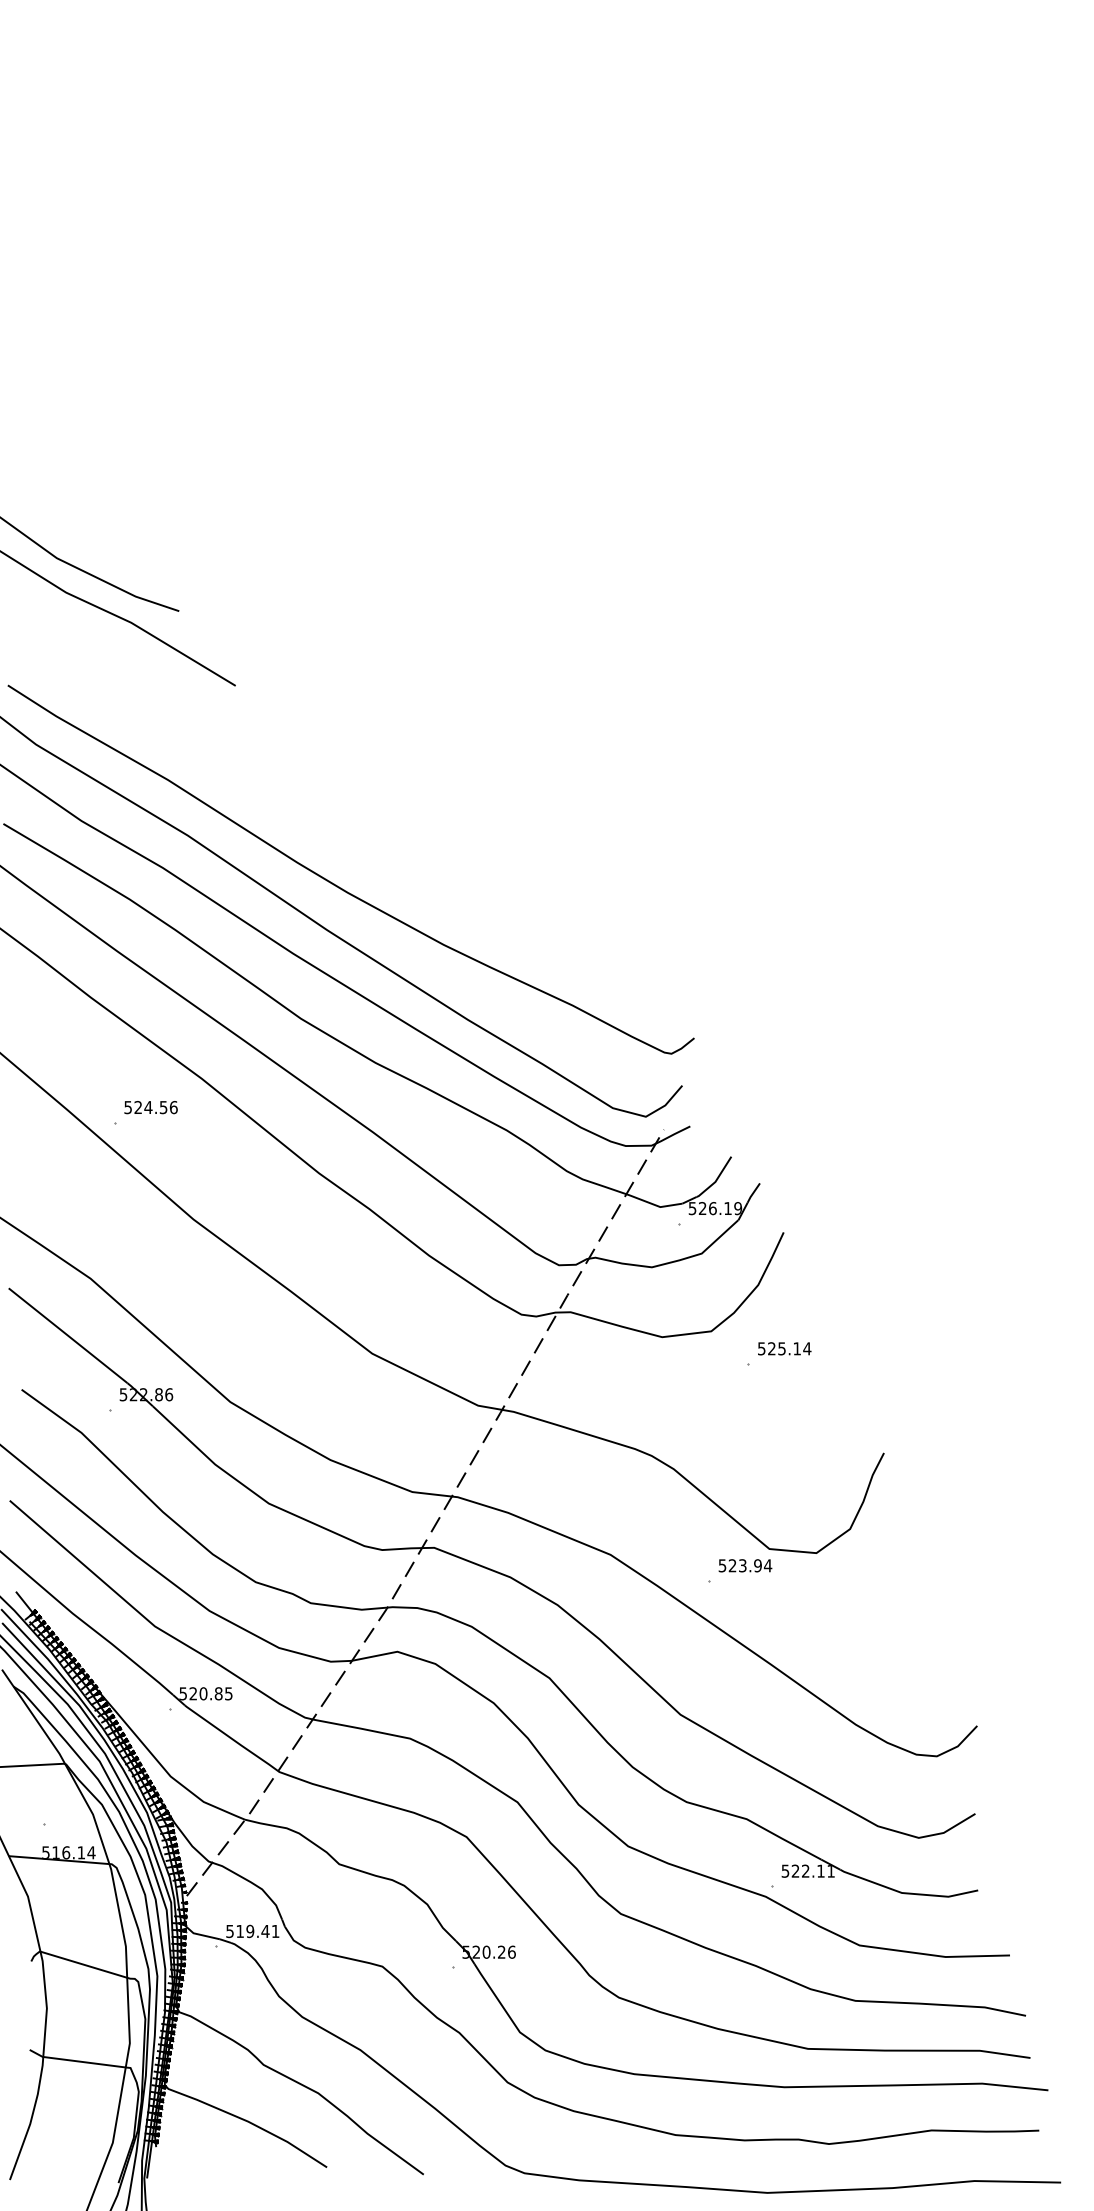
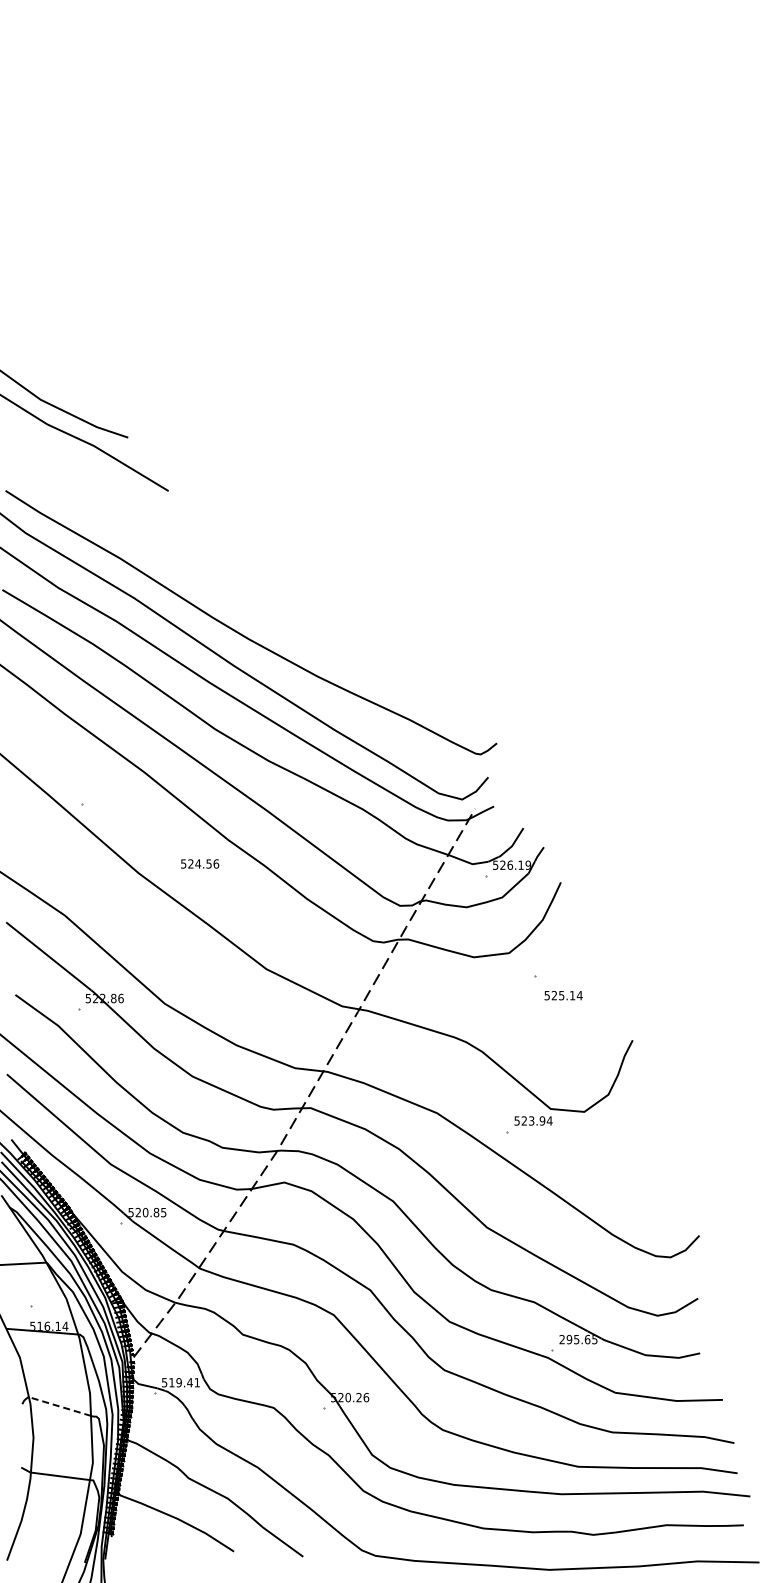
text: (151, 1106) -> (200, 863), moved
text: (784, 1348) -> (563, 995), moved
text: (808, 1871) -> (578, 1339), 522.11 -> 295.65
line: (83, 1964) -> (59, 1406), solid -> dashed

